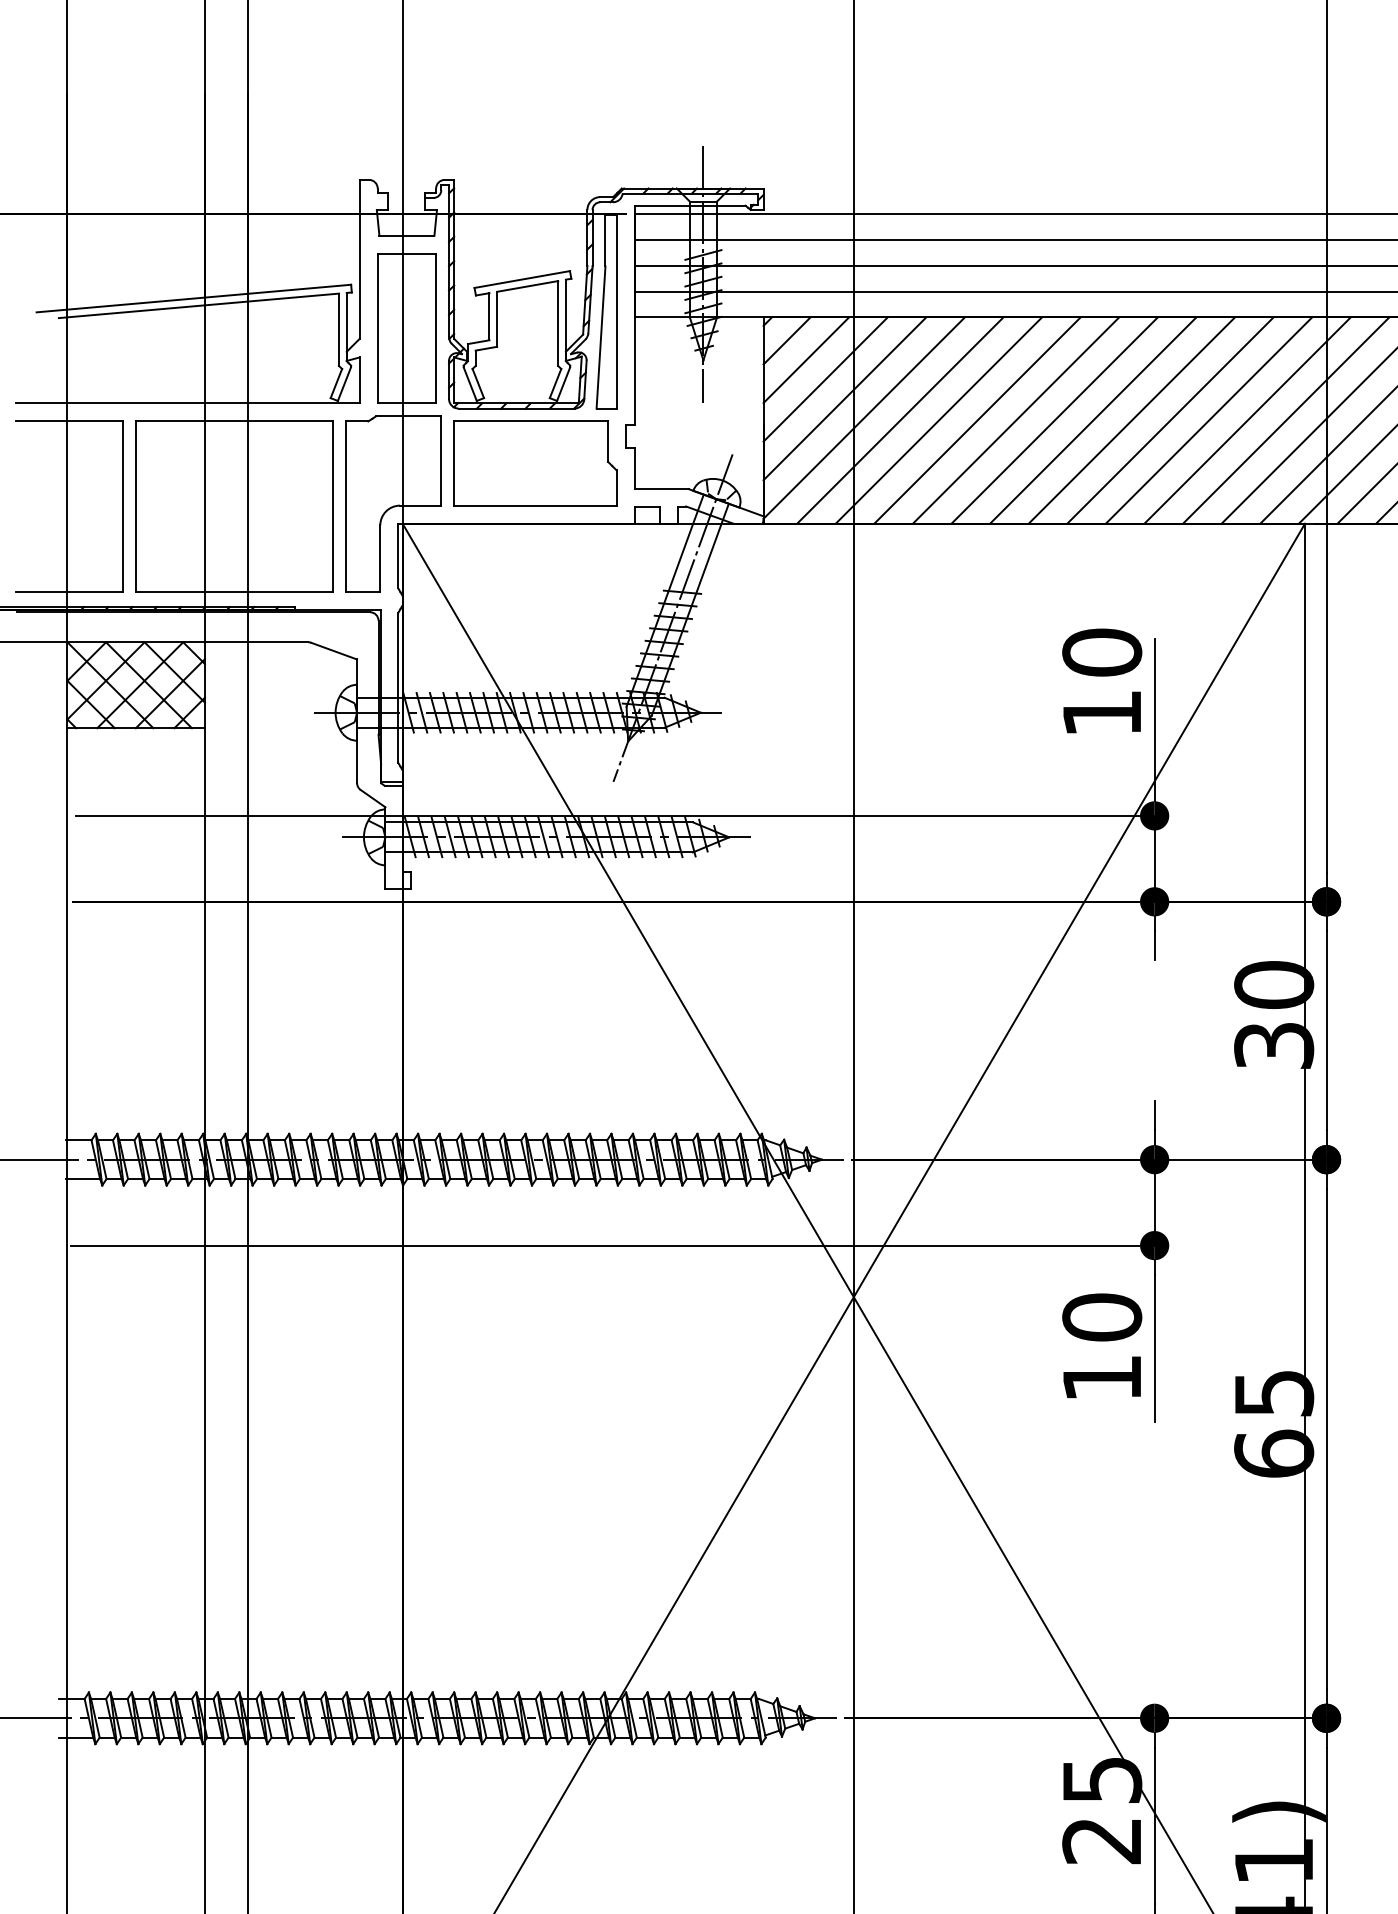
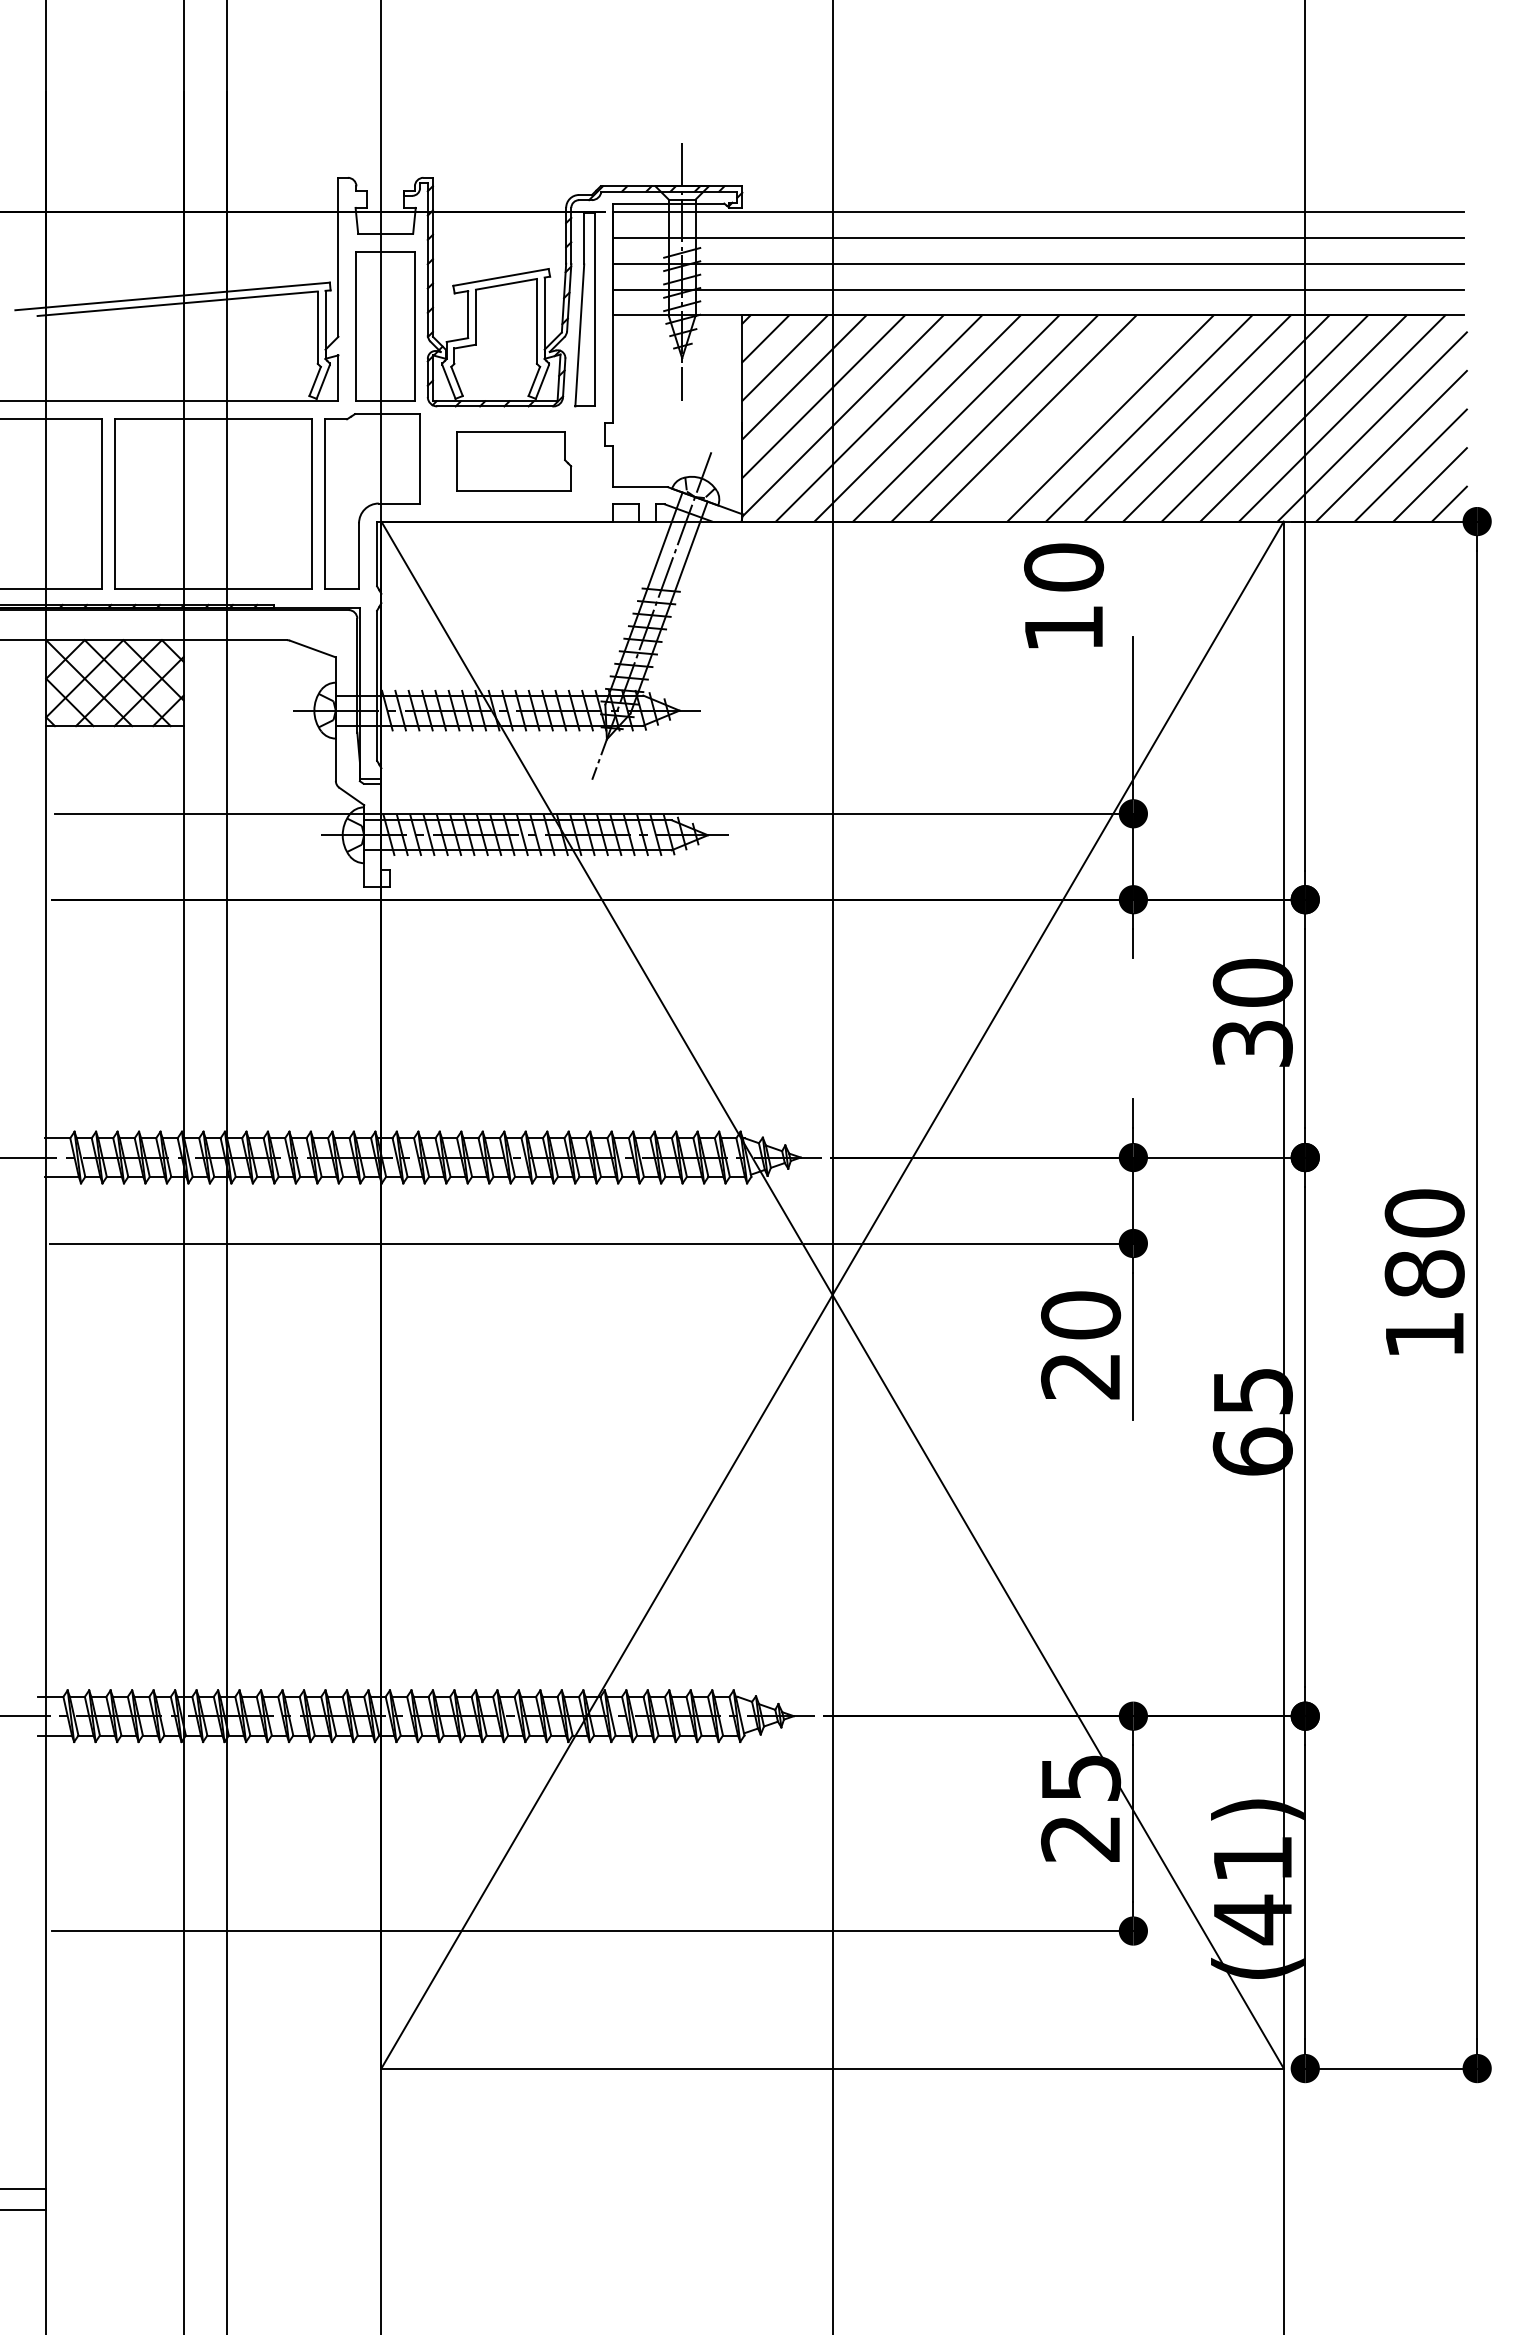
line: (1092, 420) -> (1071, 418), removed
part: (535, 463) -> (514, 461), size x0.7
text: (1102, 680) -> (1064, 595), moved
text: (1101, 1378) -> (1080, 1376), 10 -> 20

